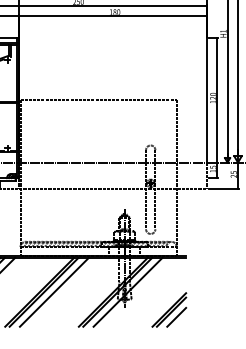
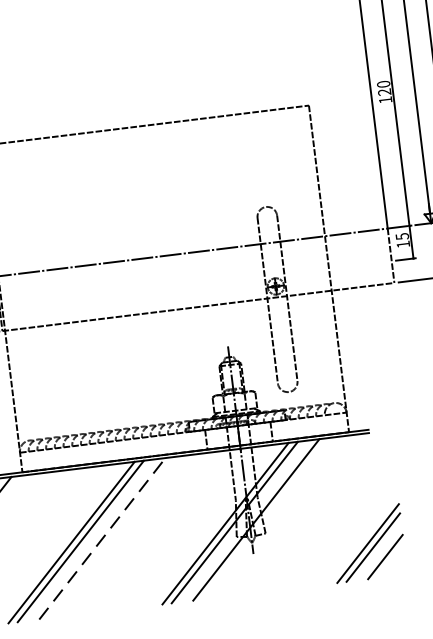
line: (54, 292) -> (102, 539), solid -> dashed
part: (169, 309) -> (368, 542), moved

